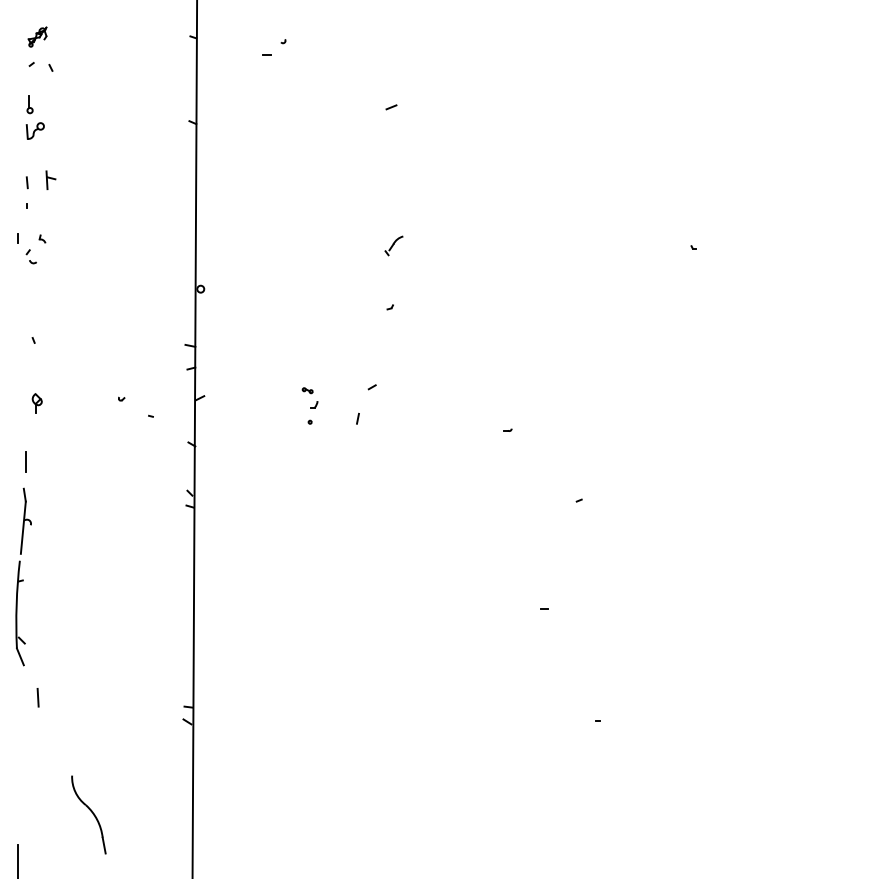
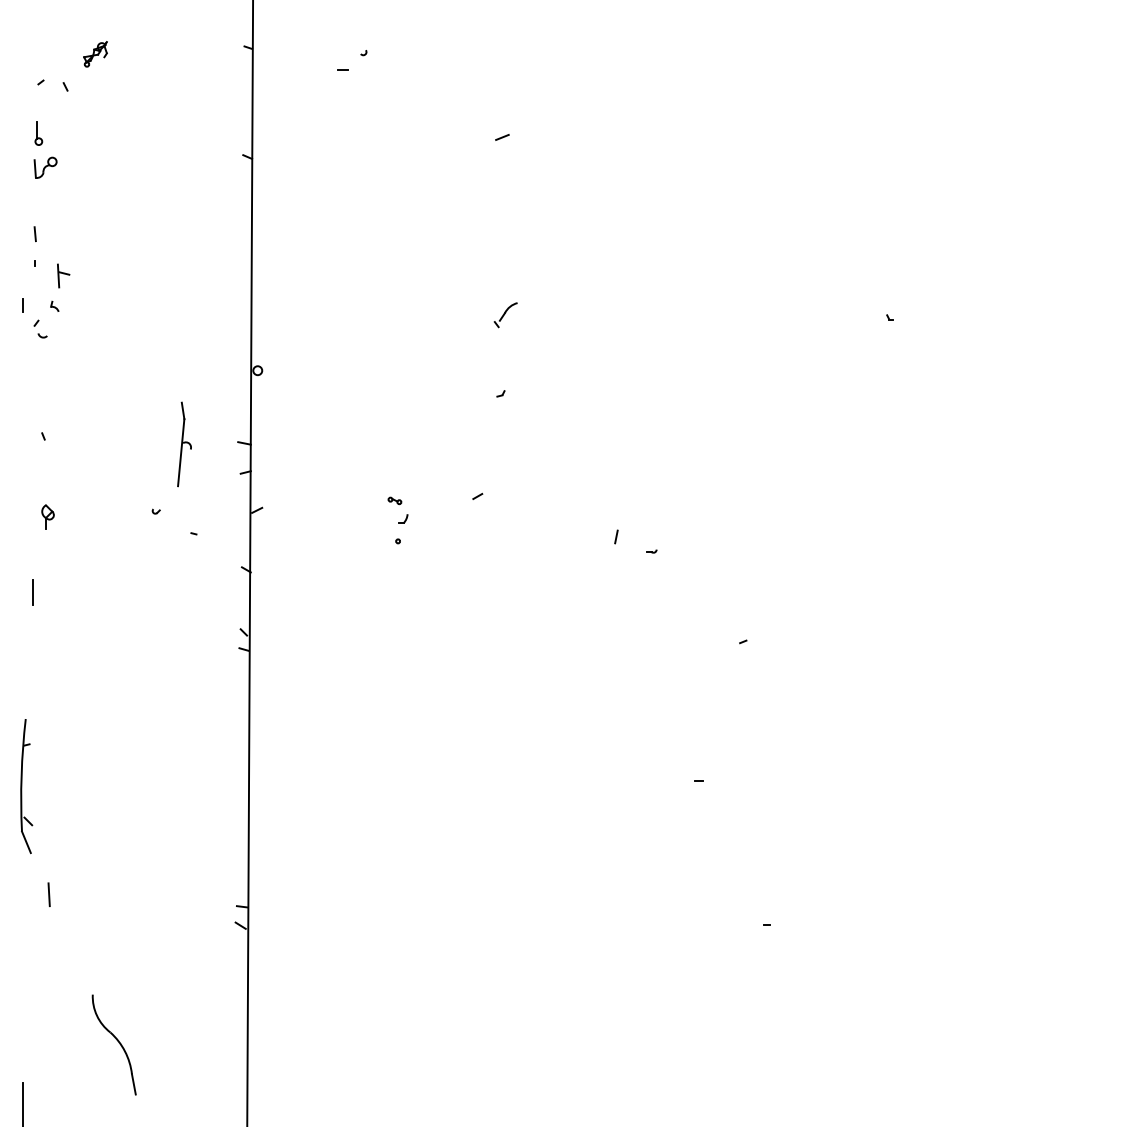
part: (37, 37) -> (95, 54), moved
part: (50, 179) -> (63, 275), moved
line: (358, 418) -> (616, 536), moved
part: (25, 521) -> (184, 444), moved

